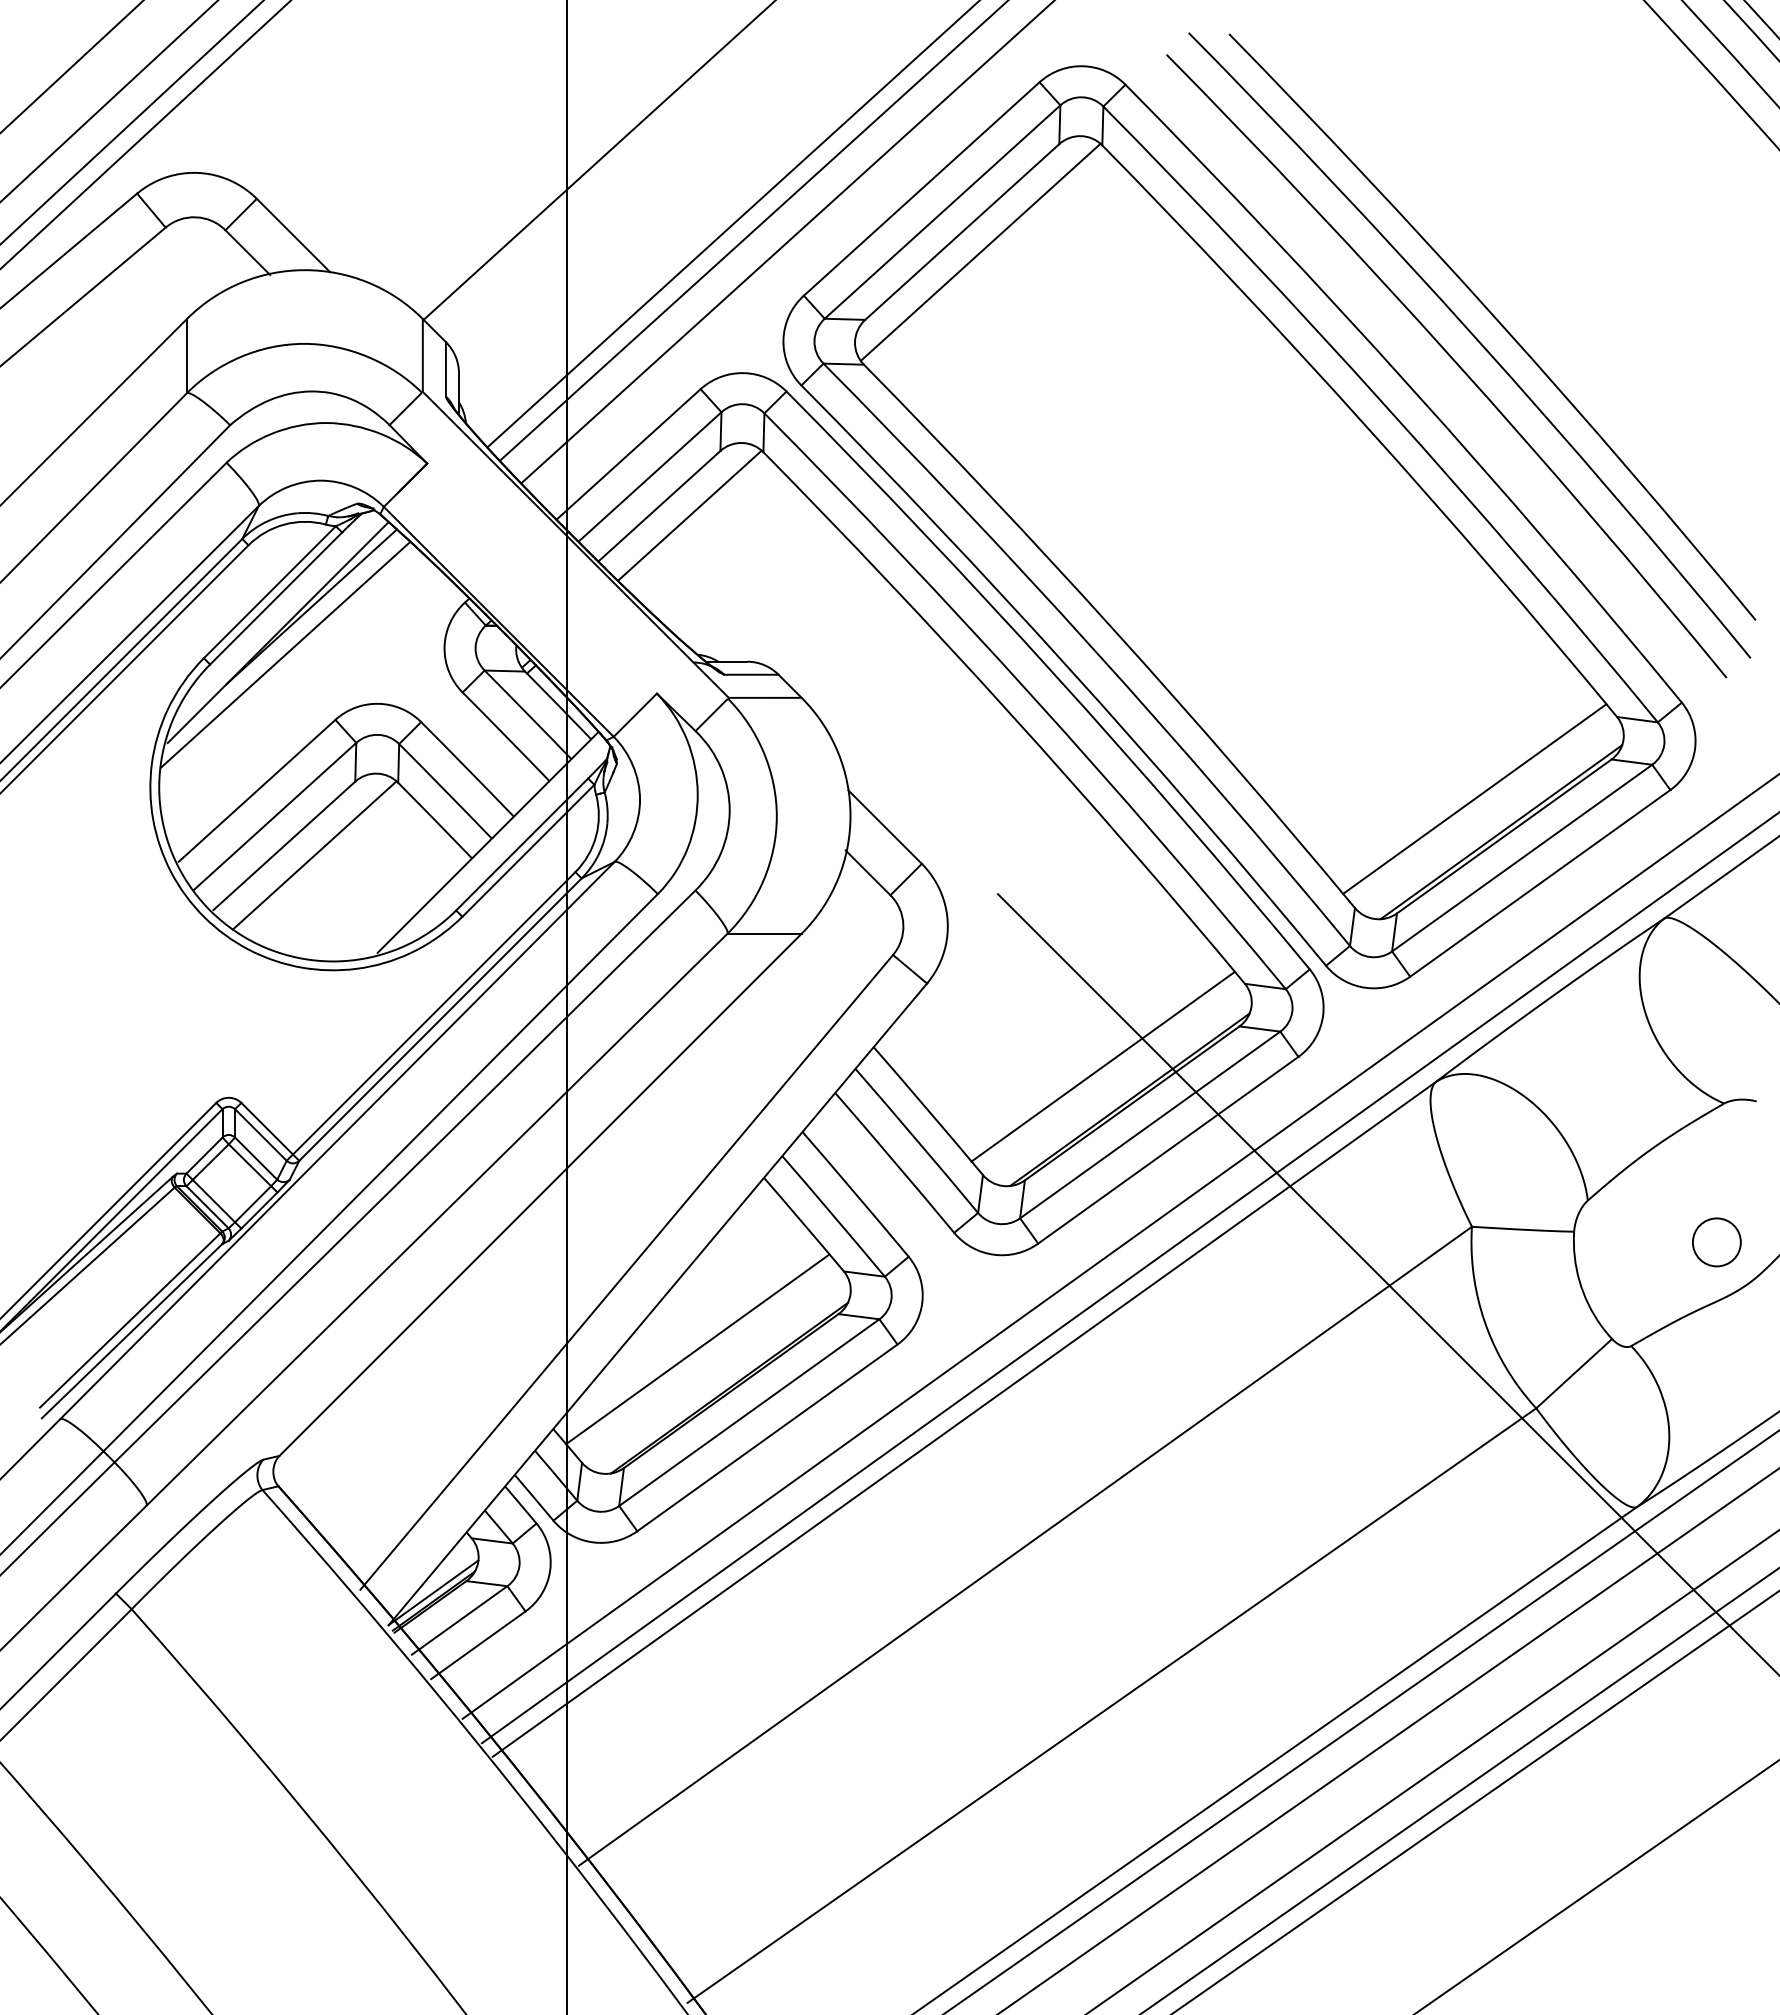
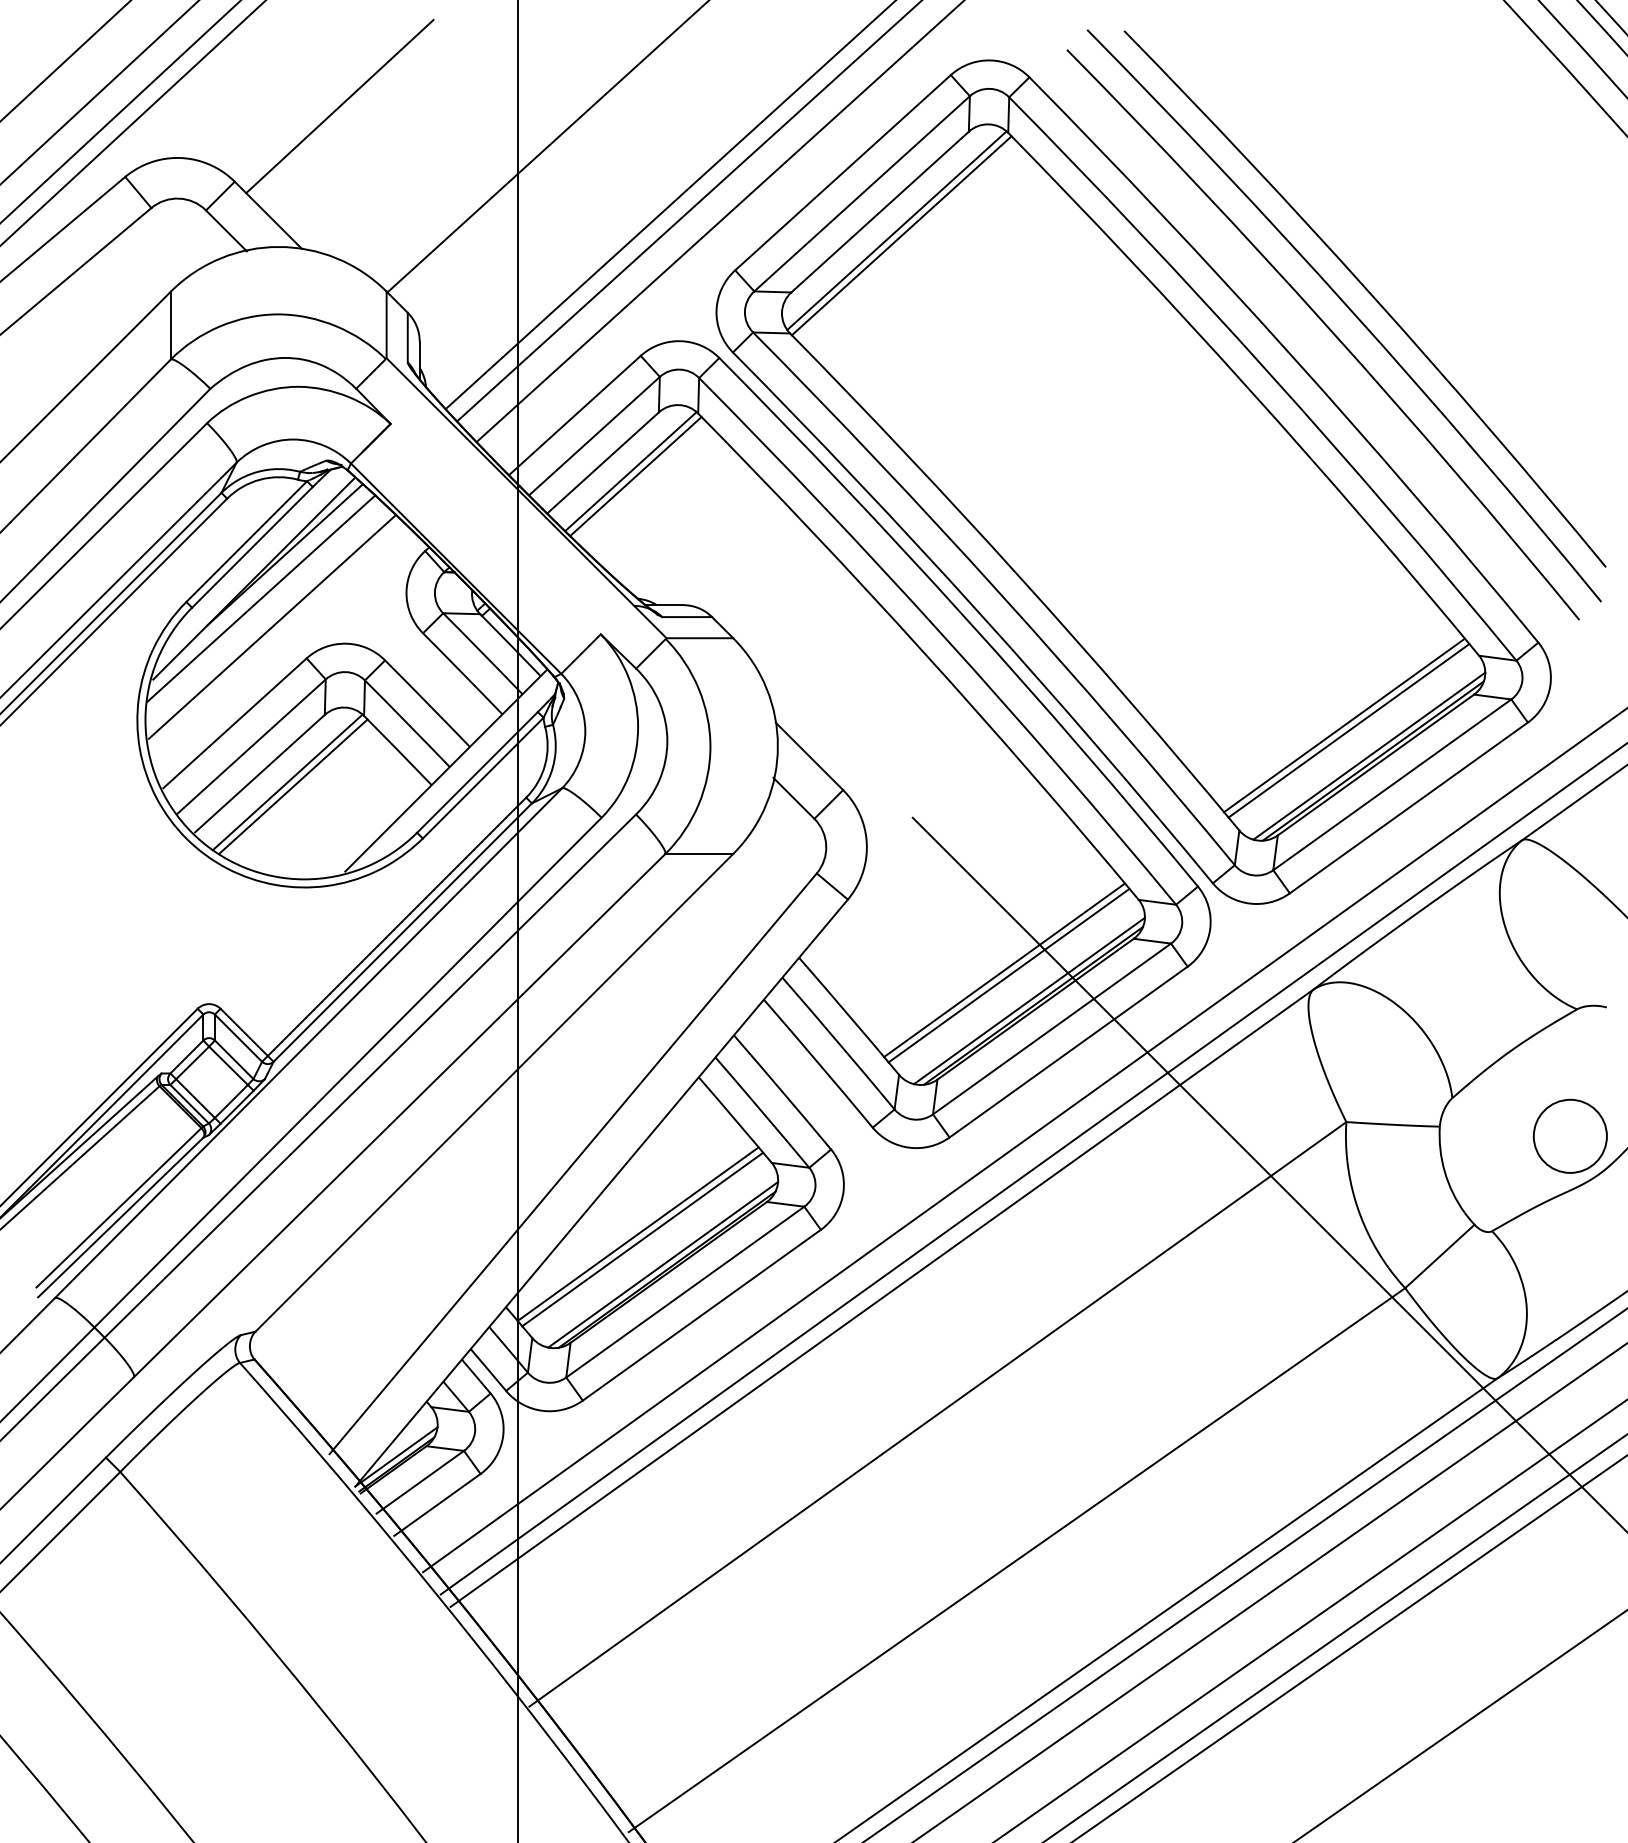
line: (371, 116) -> (339, 106), added
line: (985, 257) -> (901, 235), added
line: (695, 521) -> (636, 476), added
line: (297, 685) -> (271, 626), added
line: (1469, 793) -> (1344, 725), added
line: (1496, 826) -> (1368, 755), added
line: (321, 859) -> (293, 786), added
line: (1097, 1060) -> (1003, 969), added
line: (1125, 1094) -> (1029, 1001), added
circle: (1716, 1242) -> (1570, 1136), size x1.67
line: (702, 1355) -> (642, 1239), added
line: (724, 1382) -> (662, 1264), added

